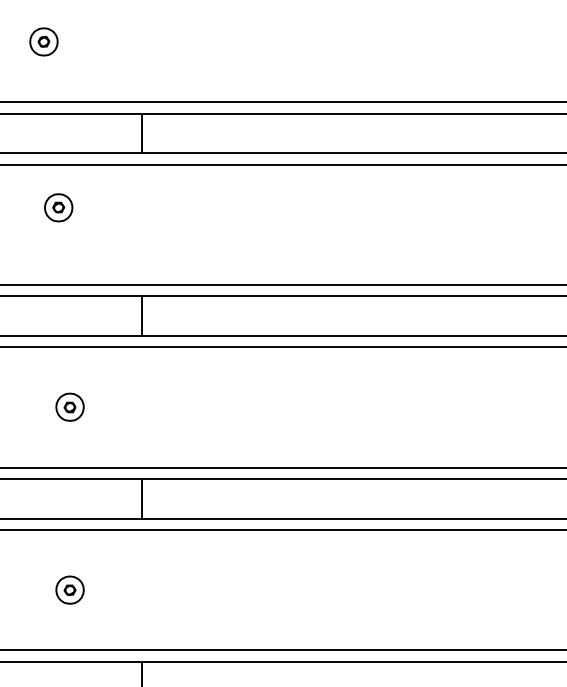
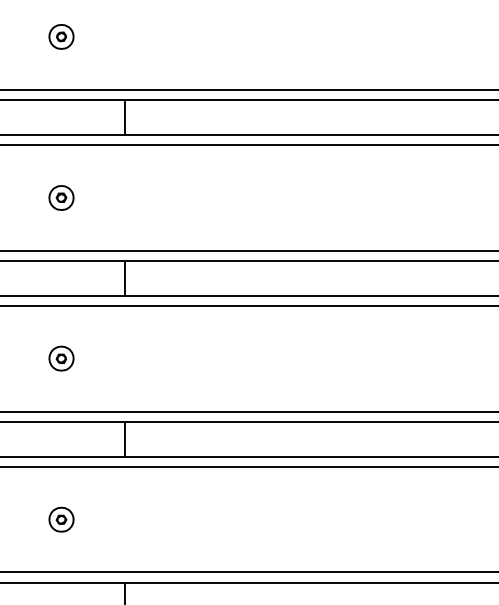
part: (43, 41) -> (61, 36), moved
part: (58, 207) -> (61, 197), moved

